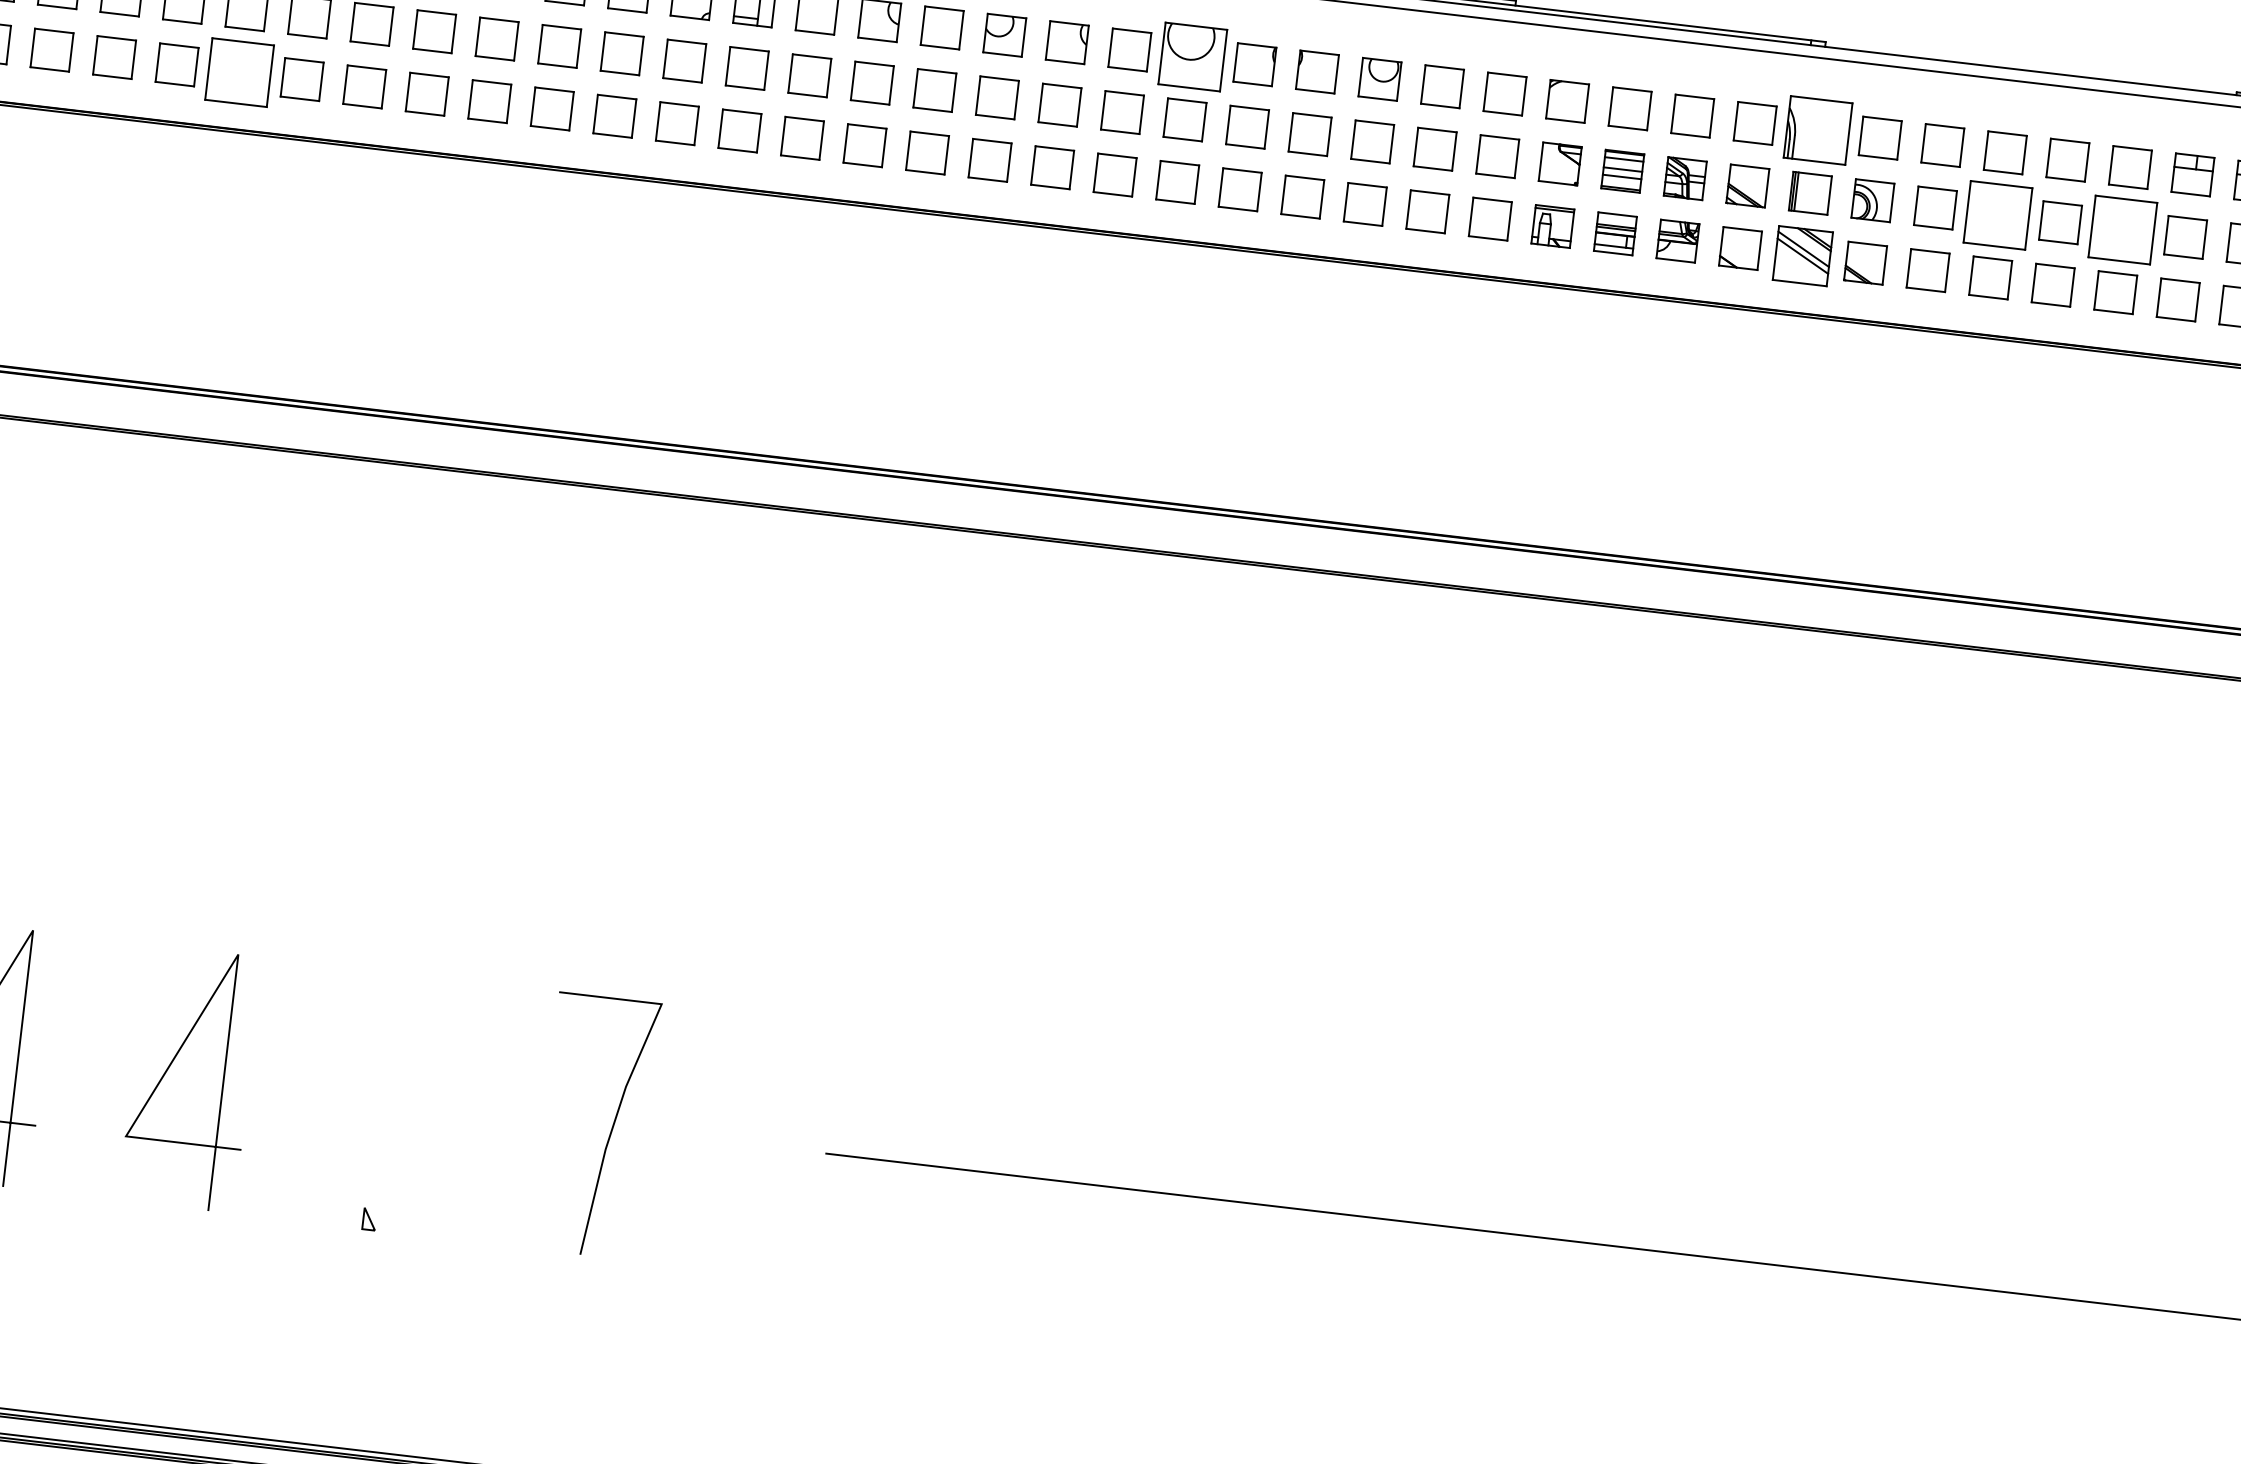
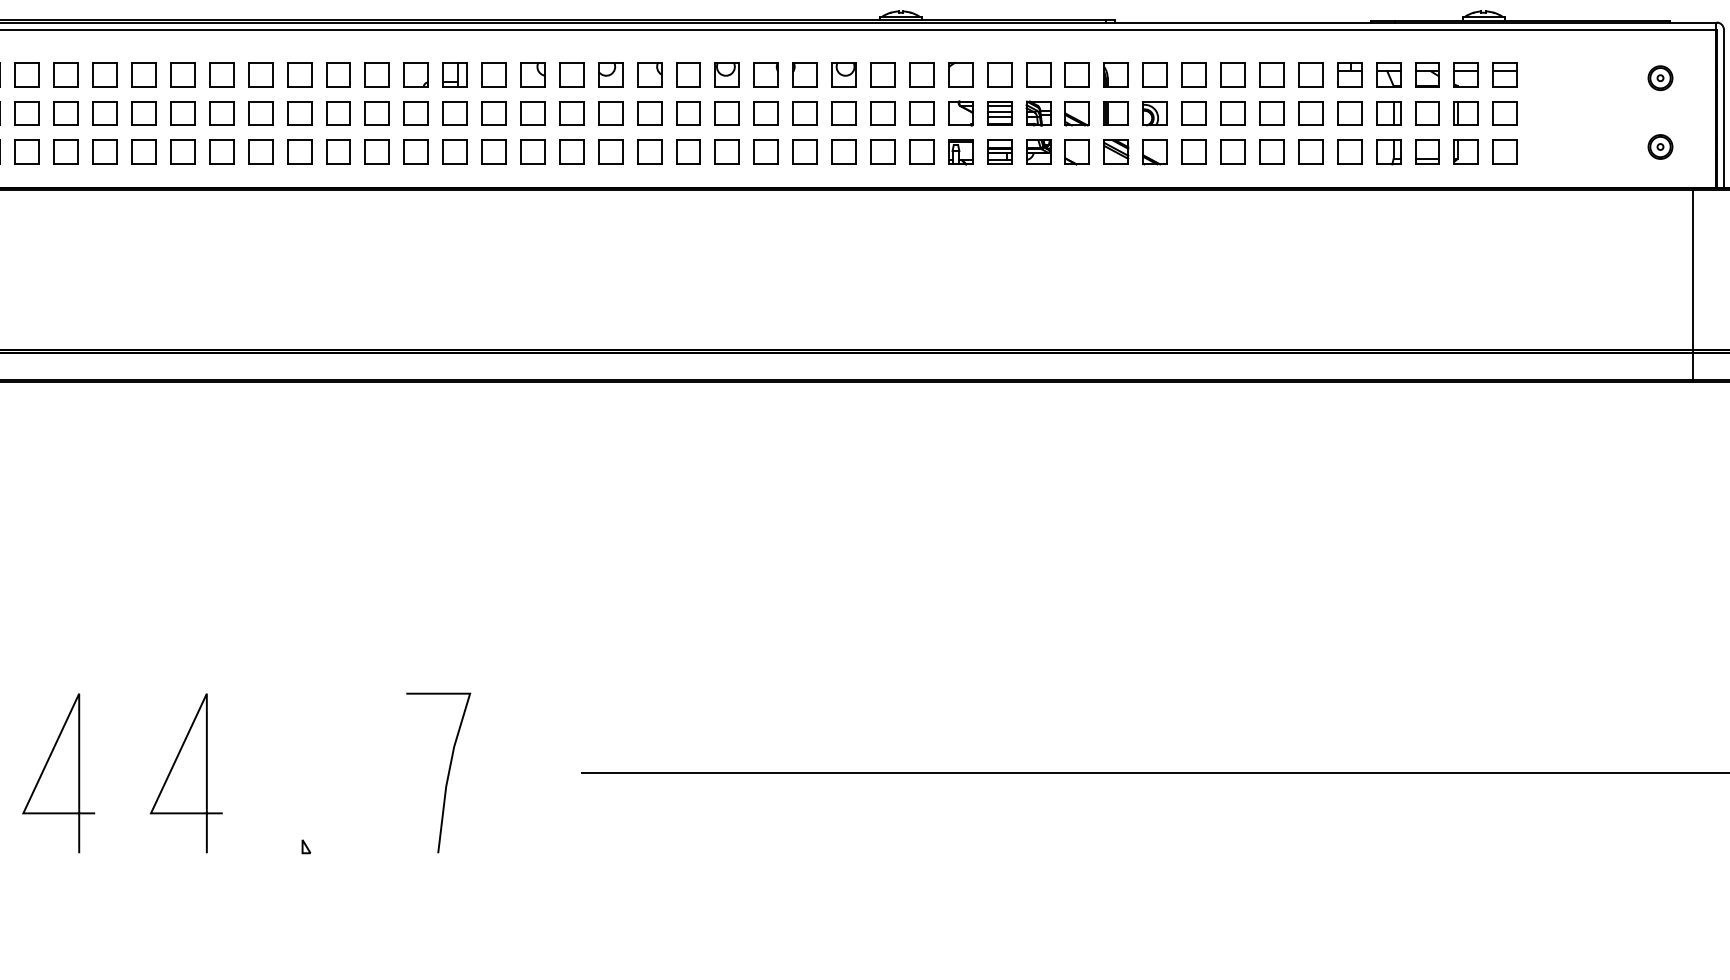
part: (1190, 57) -> (726, 74), size x0.62
part: (238, 70) -> (143, 151), size x0.62
part: (1816, 130) -> (1115, 74), size x0.62
part: (1997, 215) -> (1232, 113), size x0.62
part: (2122, 230) -> (1310, 113), size x0.62
part: (1803, 254) -> (1116, 151), size x0.71

